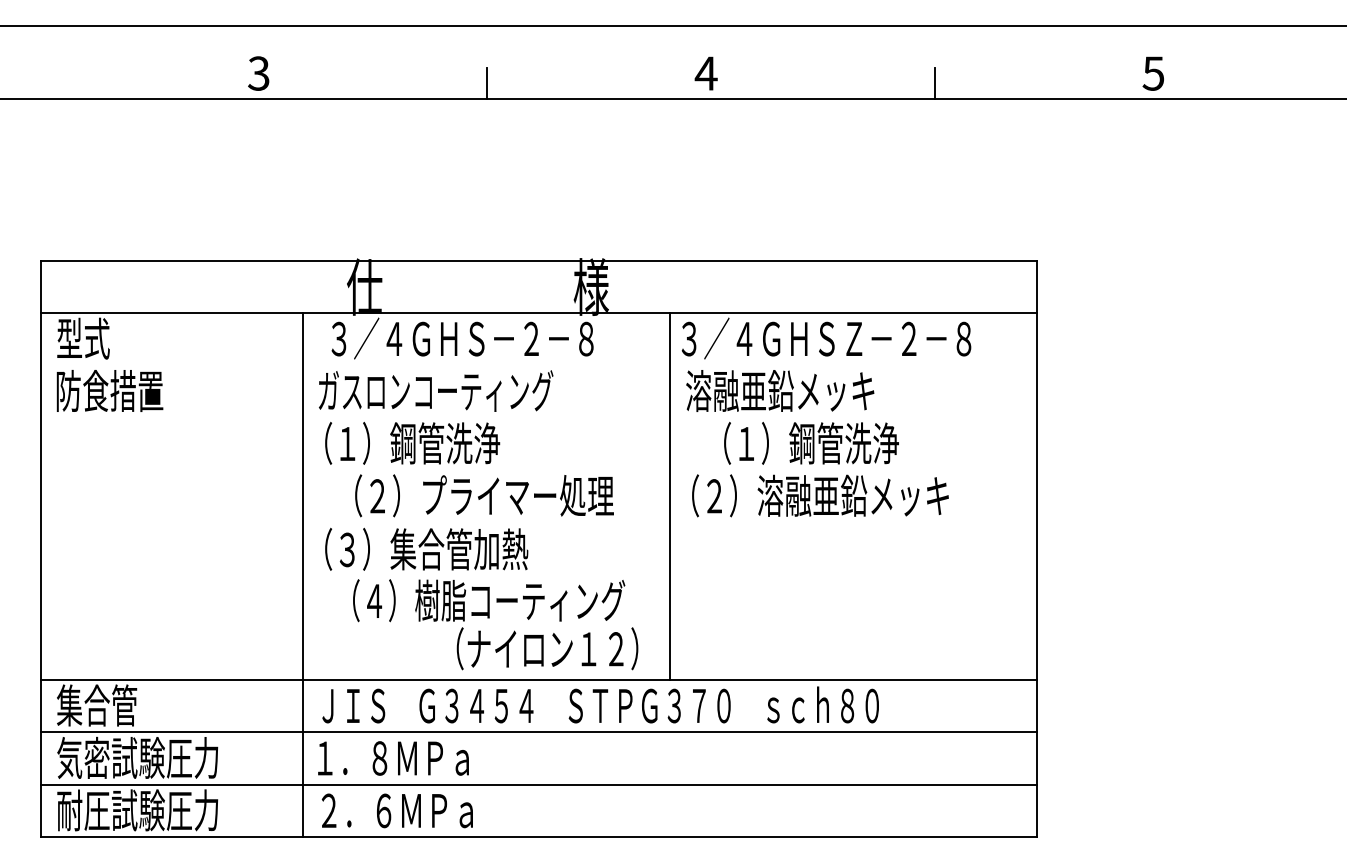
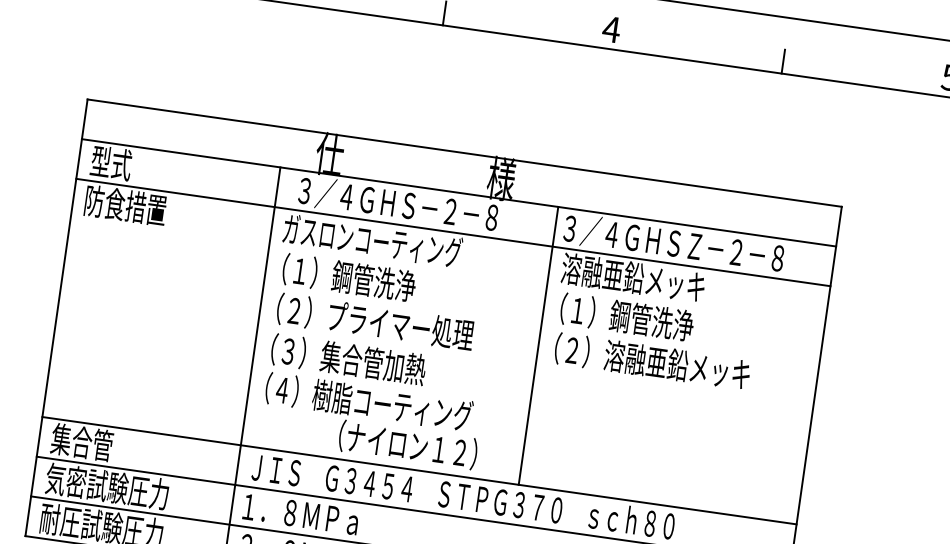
line: (538, 365) -> (453, 232), added
text: (811, 443) -> (627, 317), moved
text: (484, 495) -> (375, 321), moved
text: (495, 624) -> (371, 421), moved

